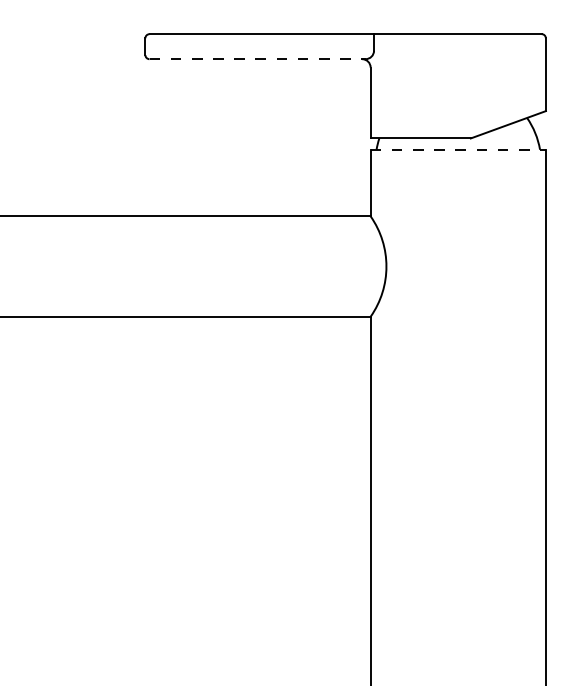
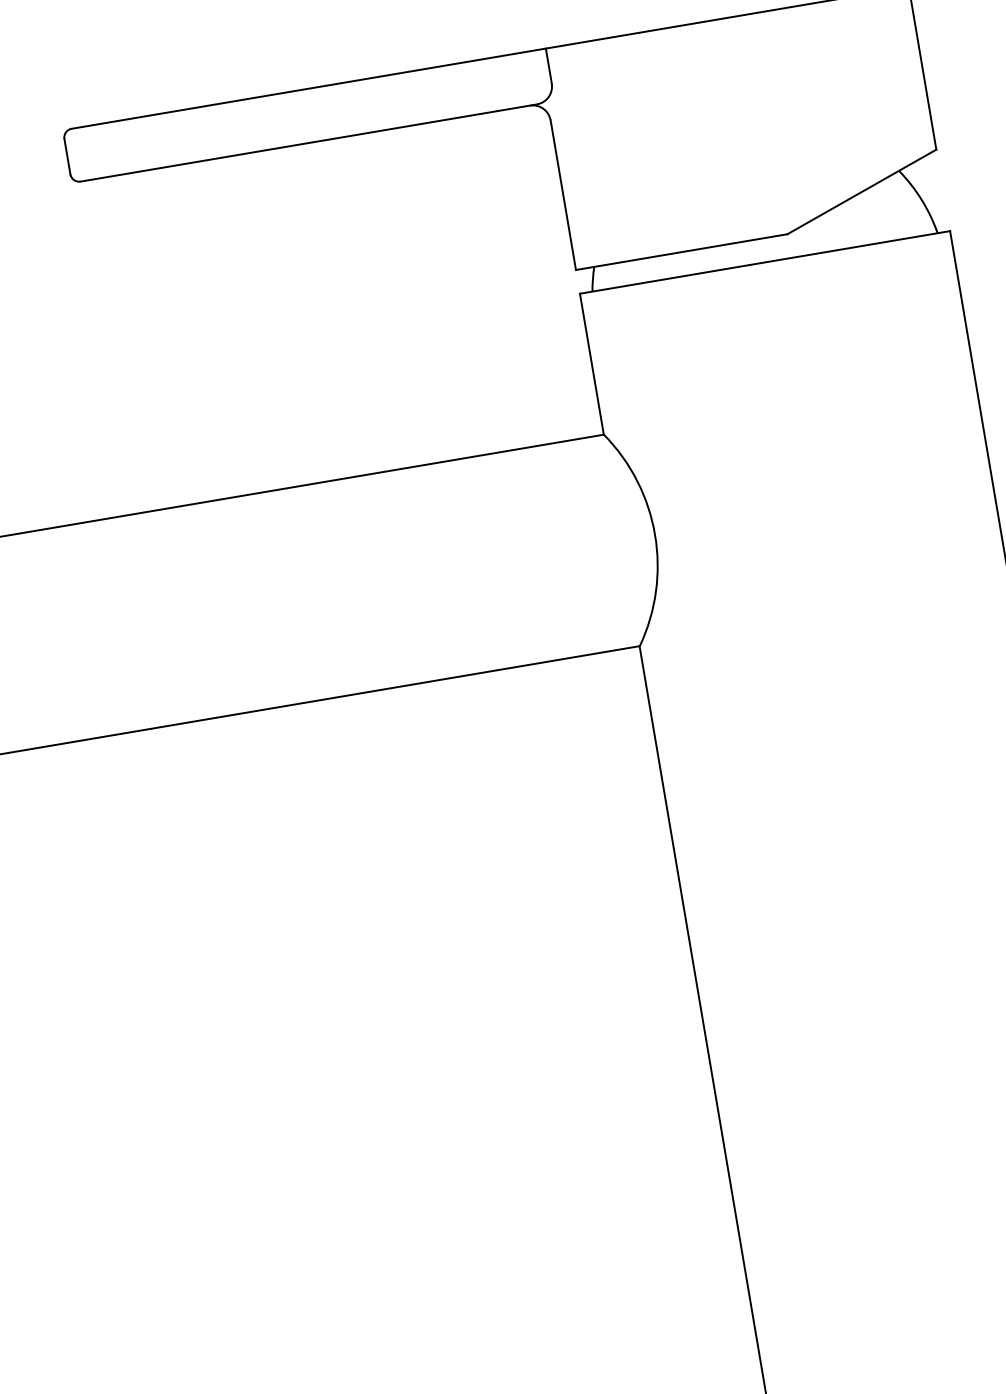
line: (258, 59) -> (310, 143), dashed -> solid
line: (458, 149) -> (765, 261), dashed -> solid

